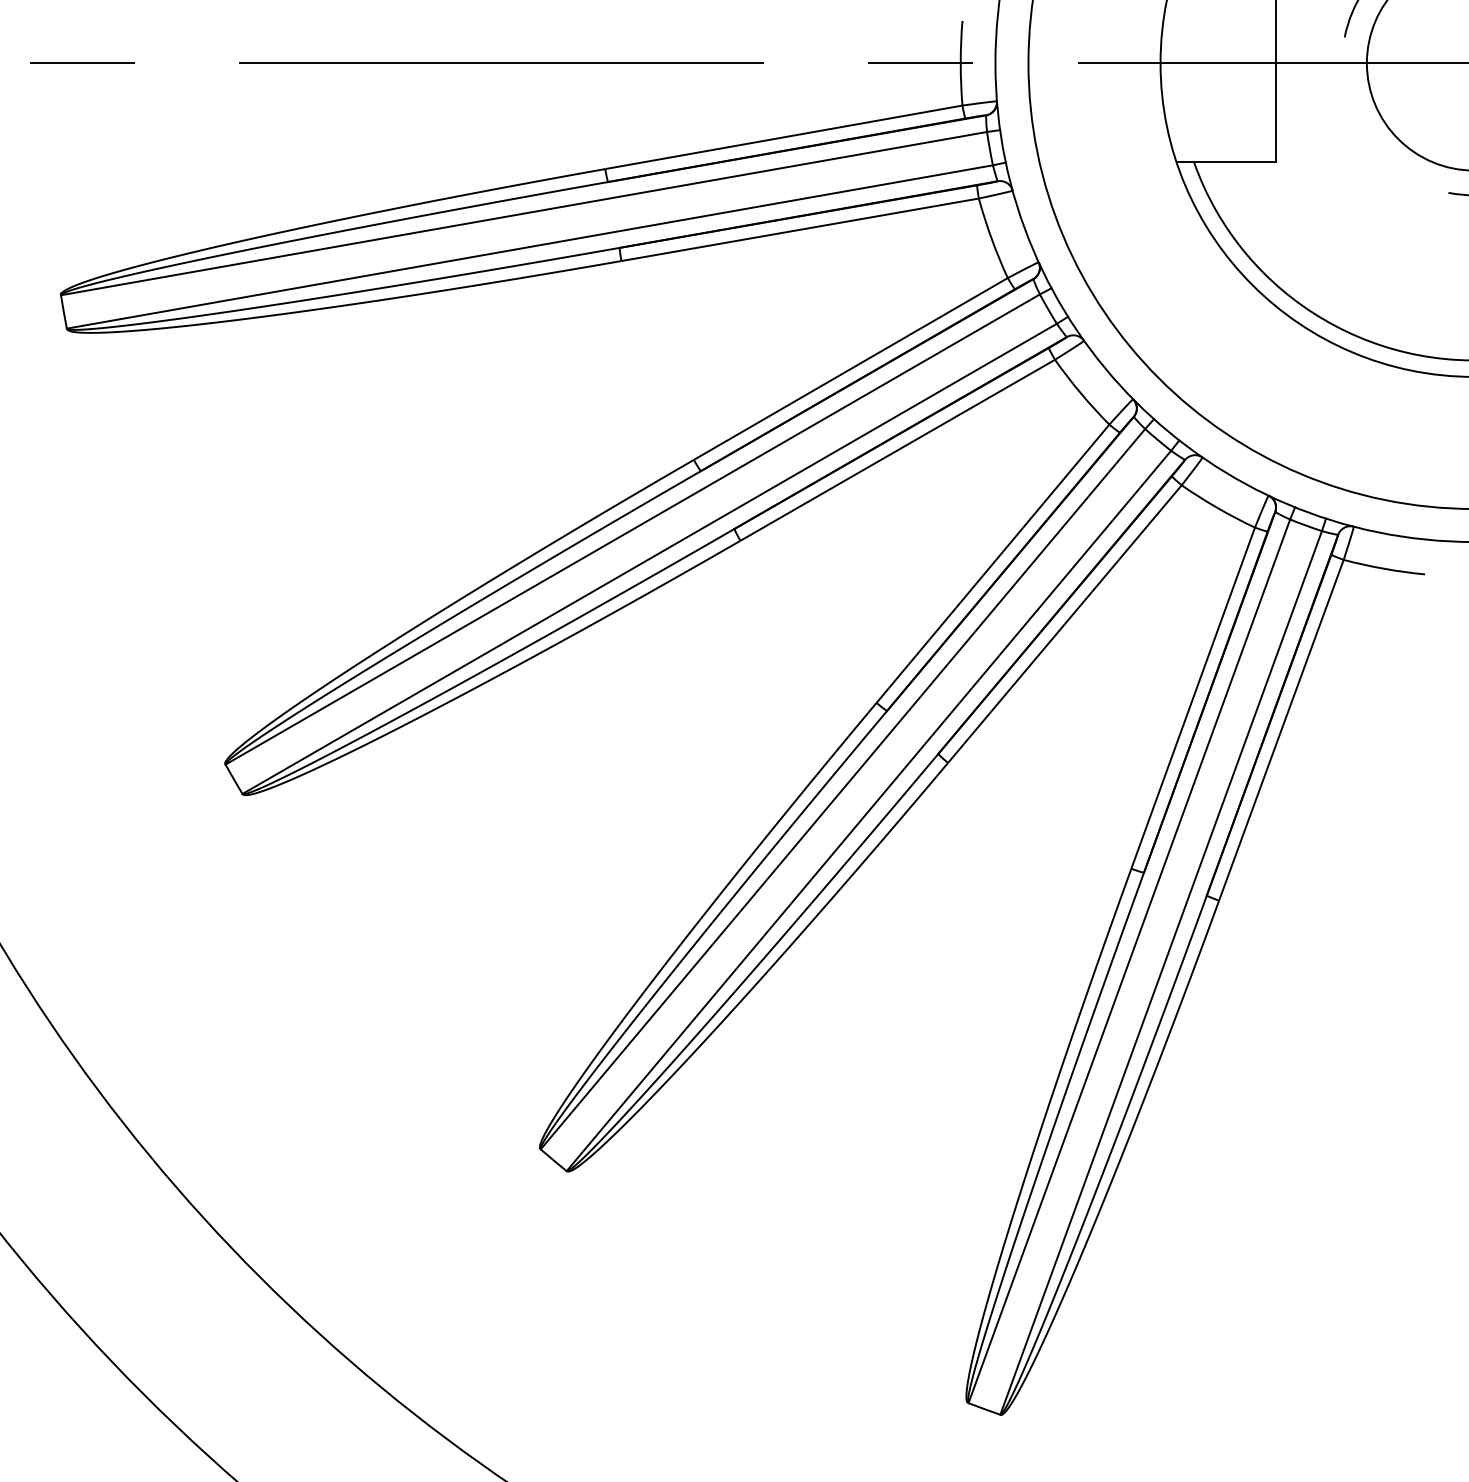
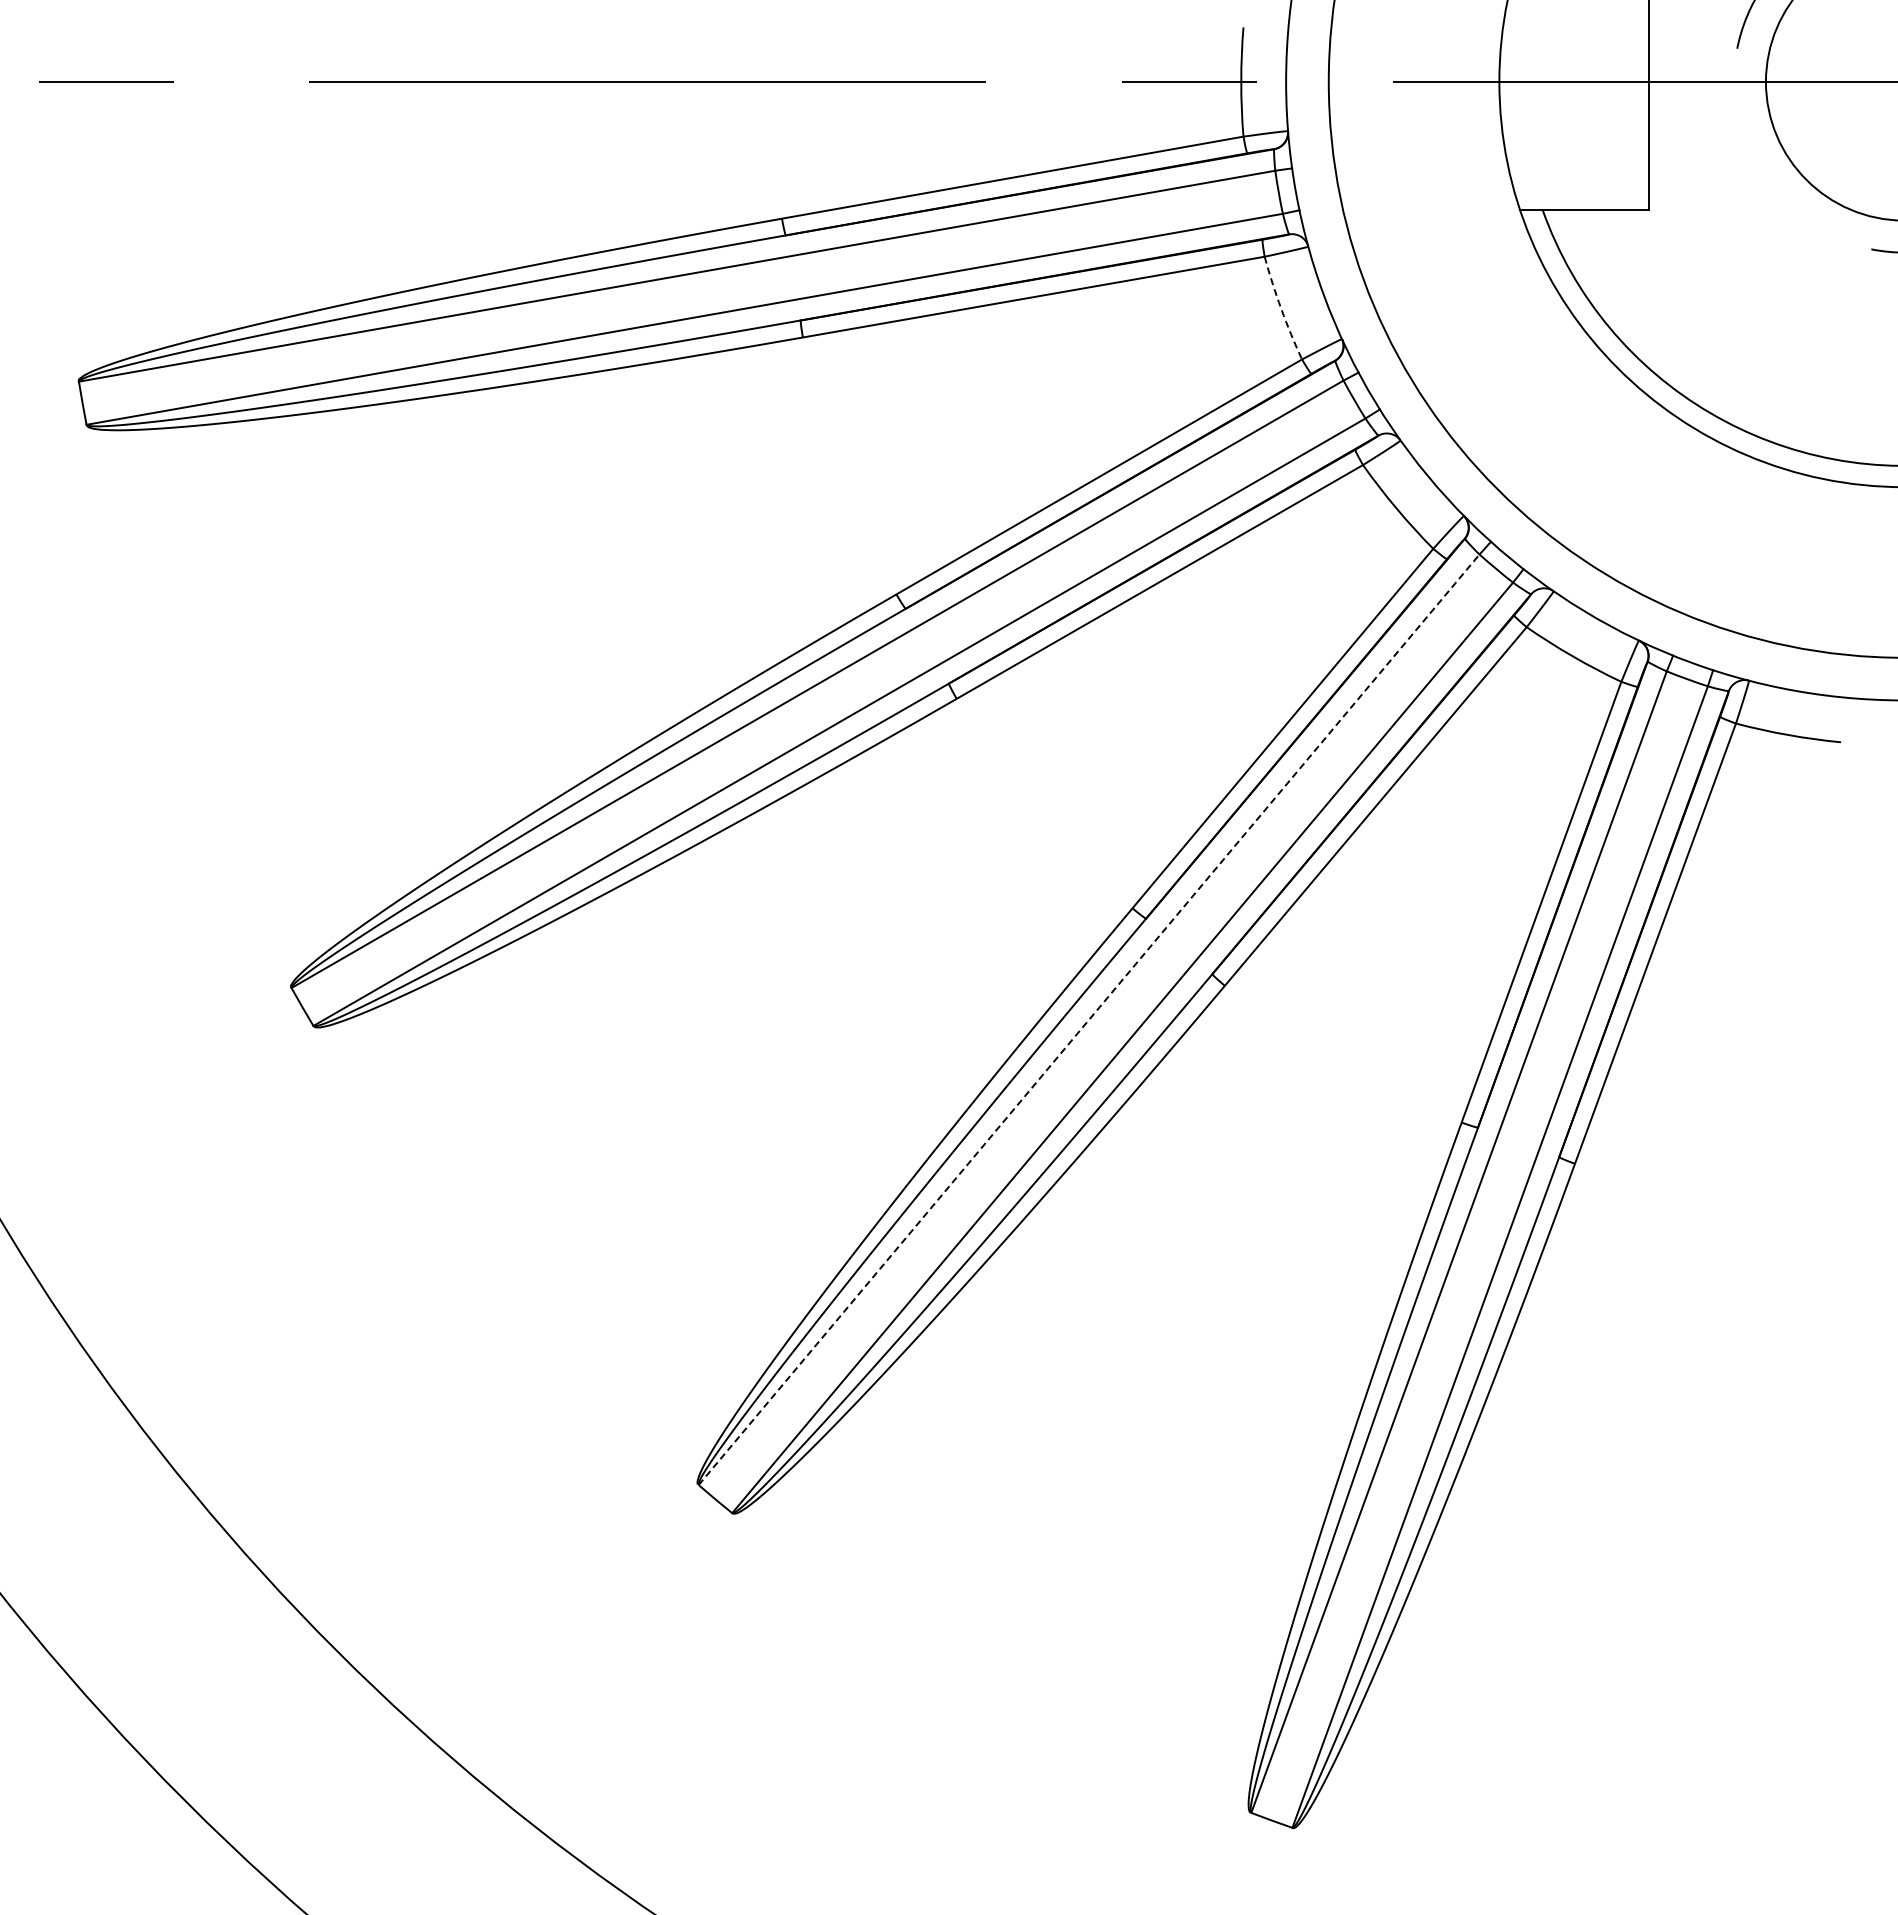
arc: (991, 238) -> (1281, 308), solid -> dashed
line: (843, 788) -> (1089, 1019), solid -> dashed

